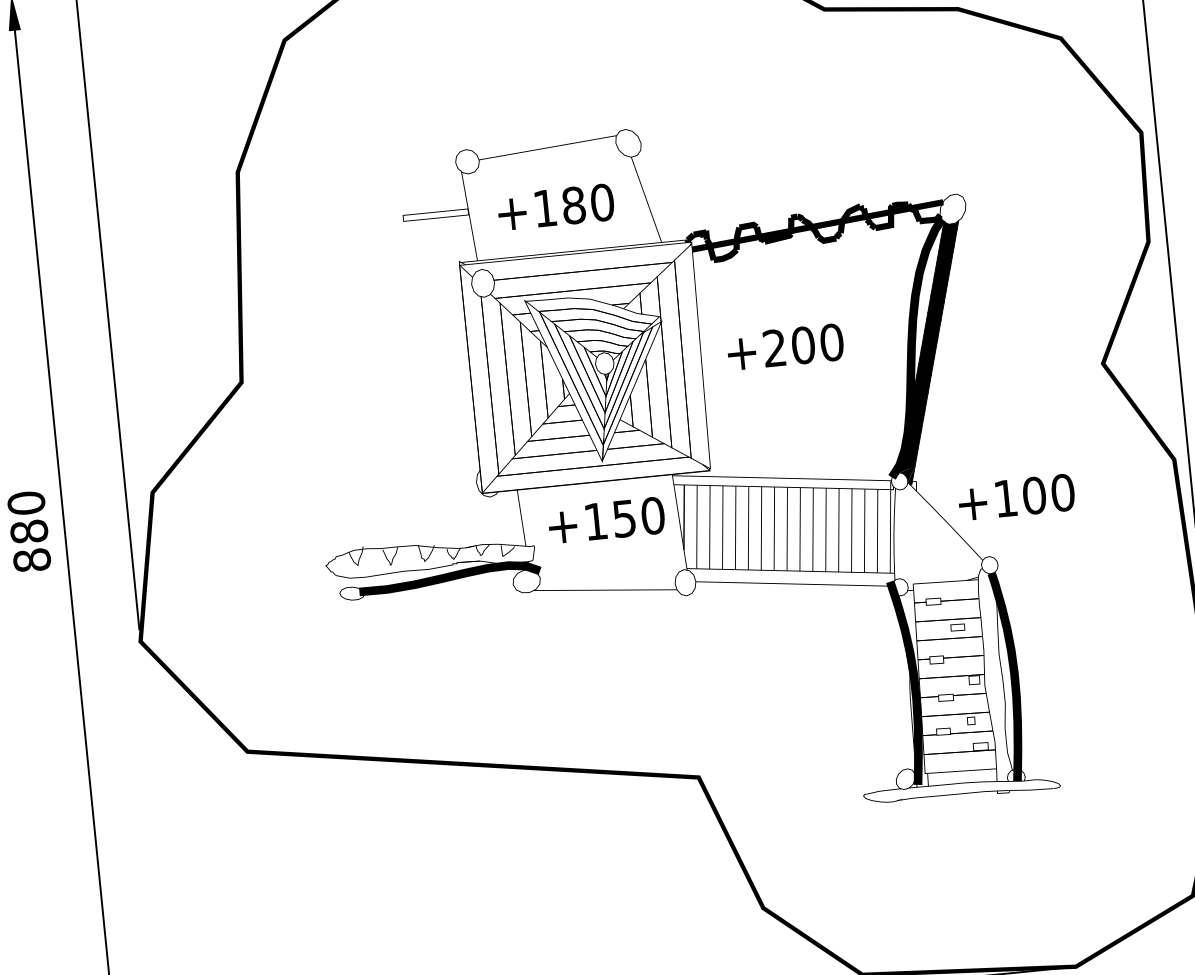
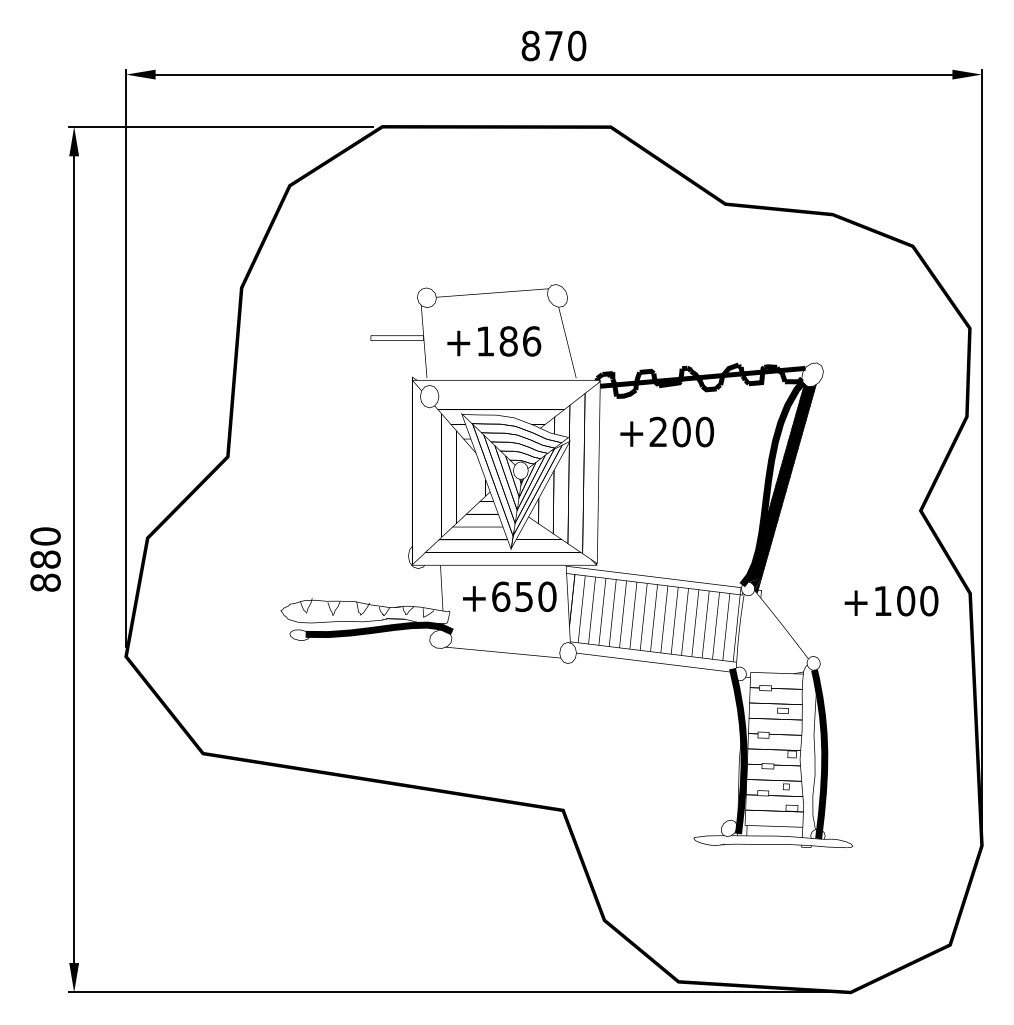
text: (601, 202) -> (531, 341), +180 -> +186
text: (784, 346) -> (666, 431), moved
text: (1016, 497) -> (891, 601), moved
text: (596, 521) -> (501, 596), +150 -> +650

